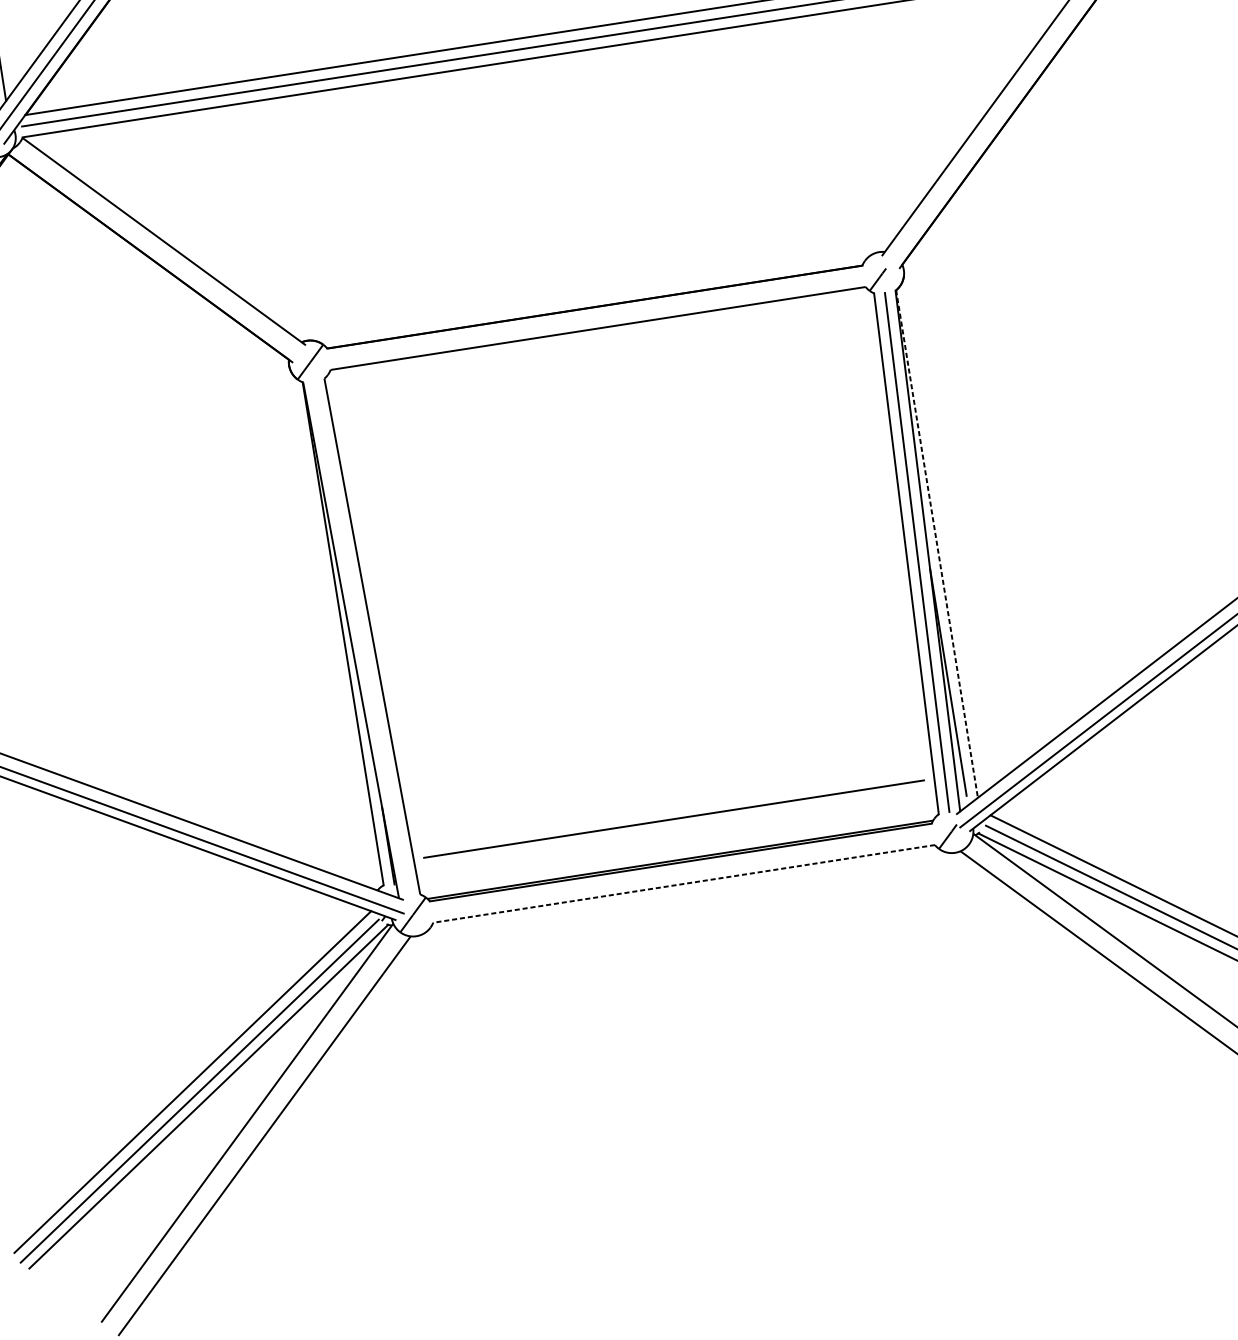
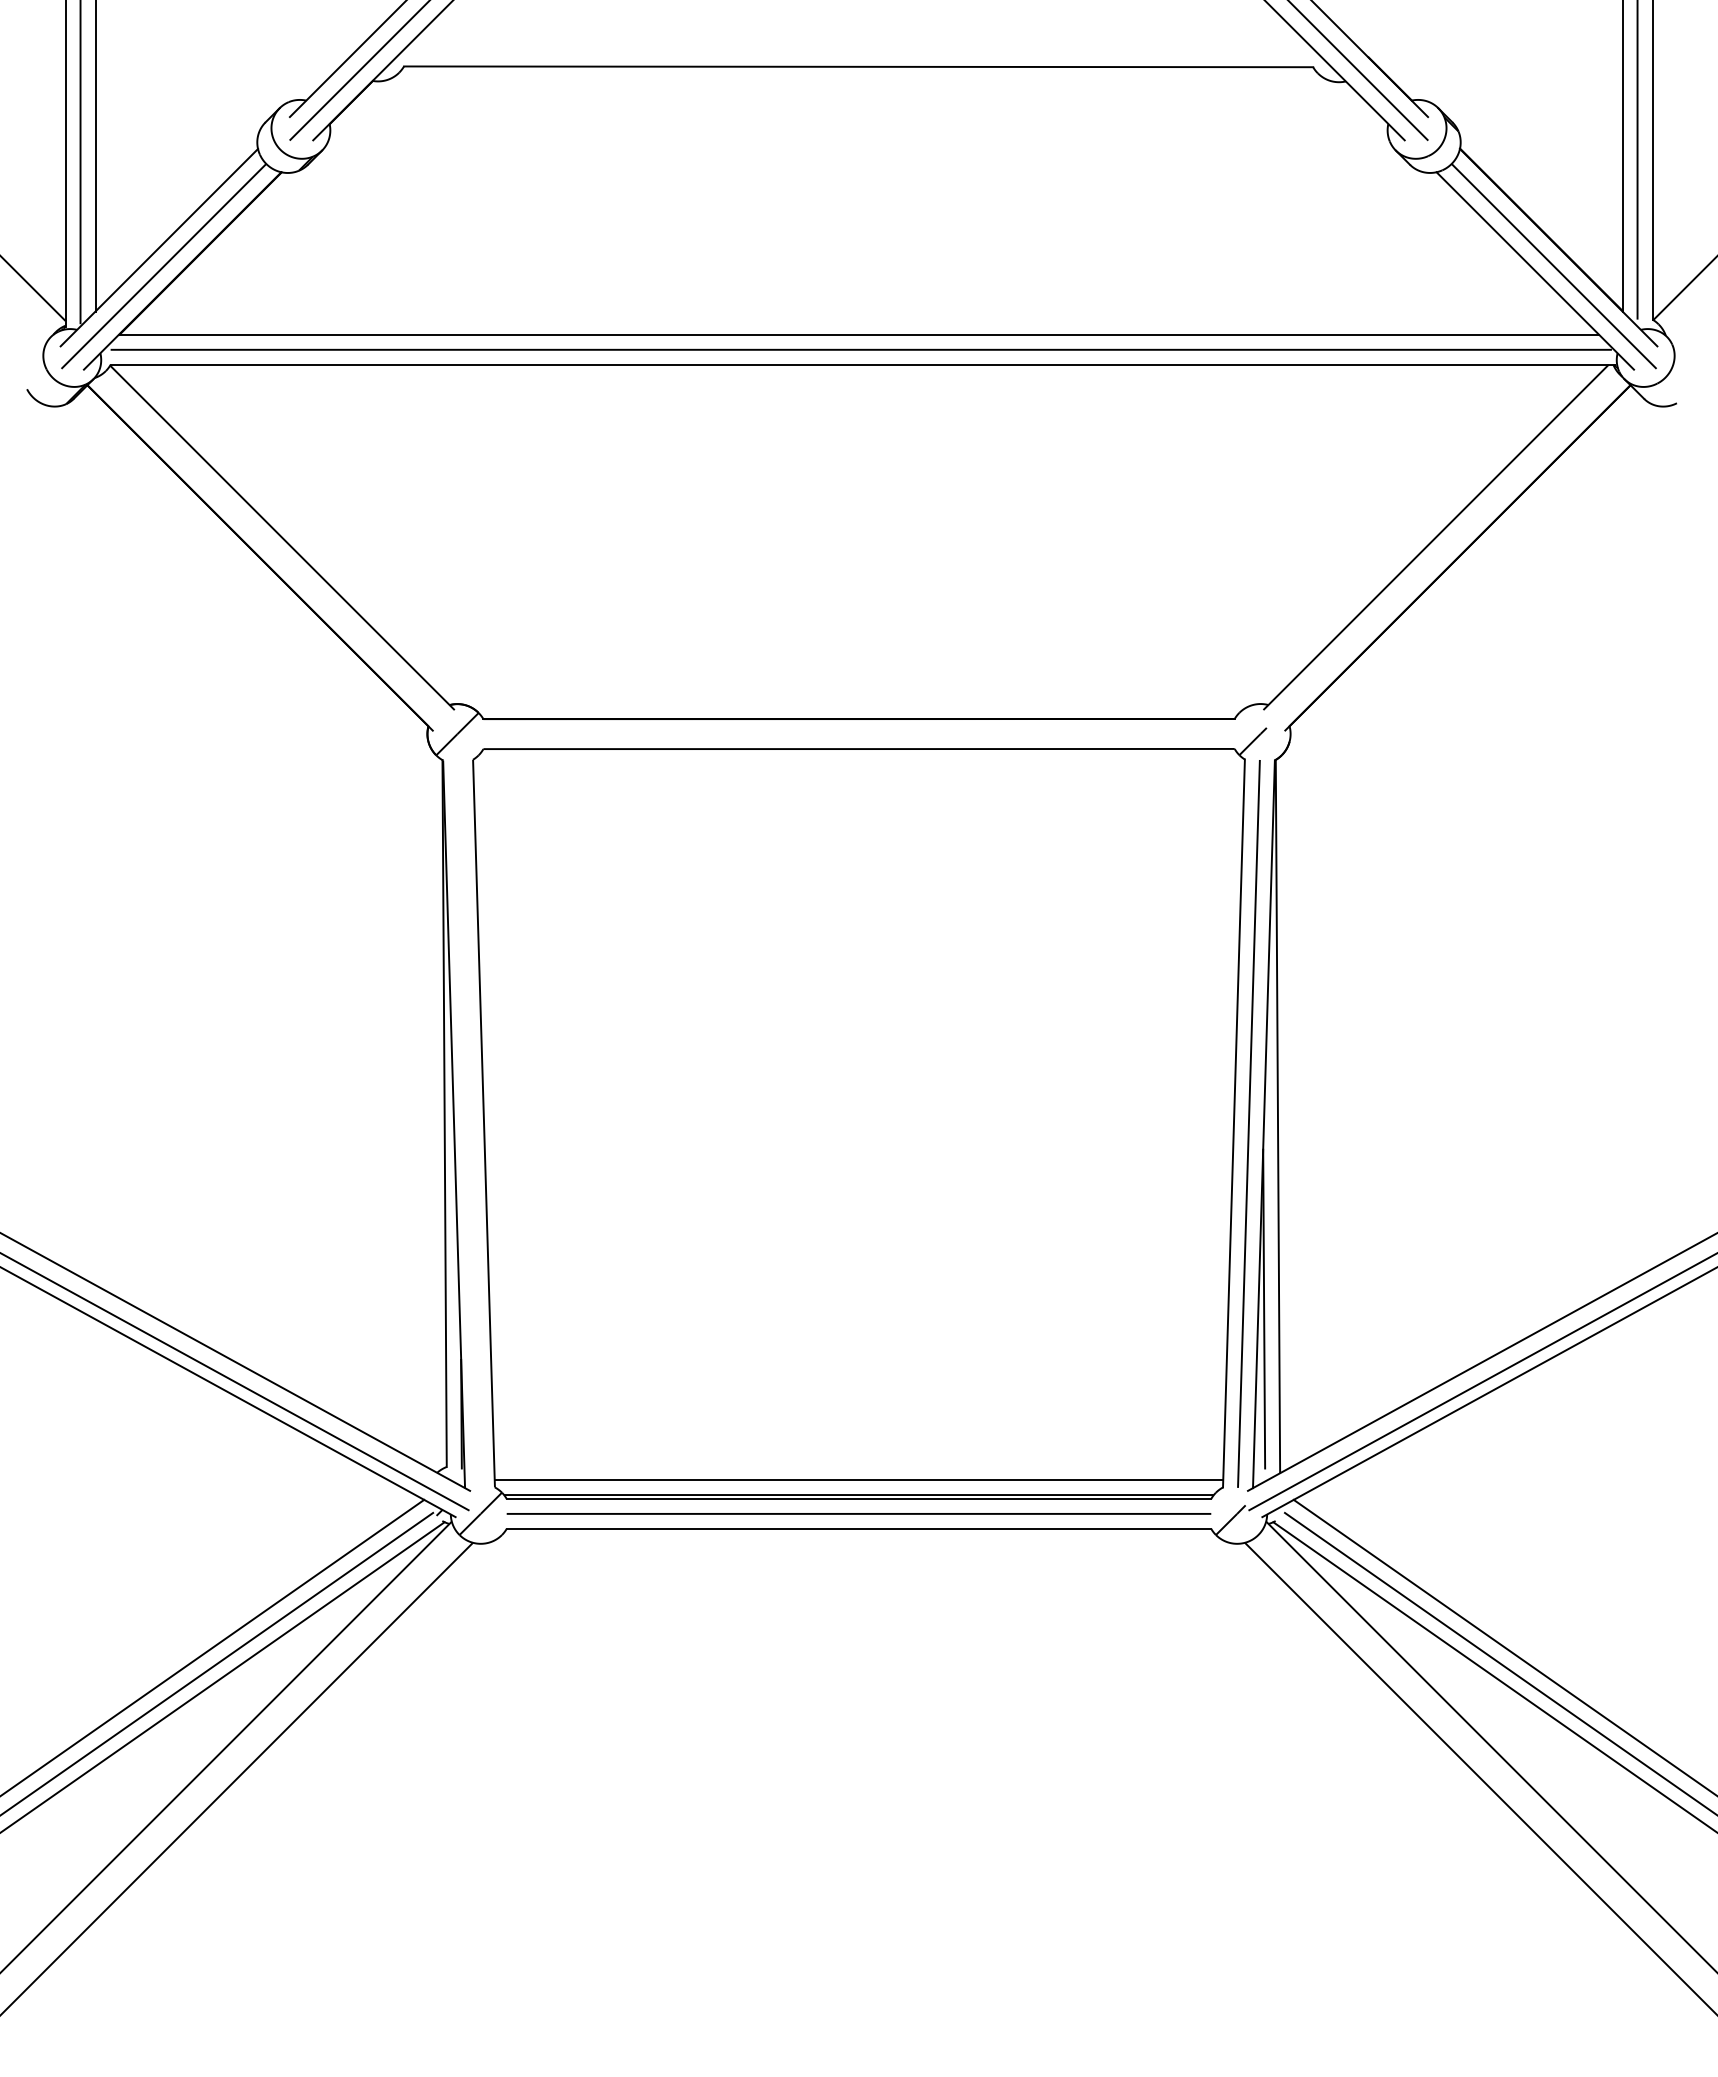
line: (936, 544) -> (1277, 1116), dashed -> solid
line: (673, 818) -> (858, 1513), moved
line: (678, 849) -> (858, 1480), added
line: (683, 883) -> (858, 1528), dashed -> solid

